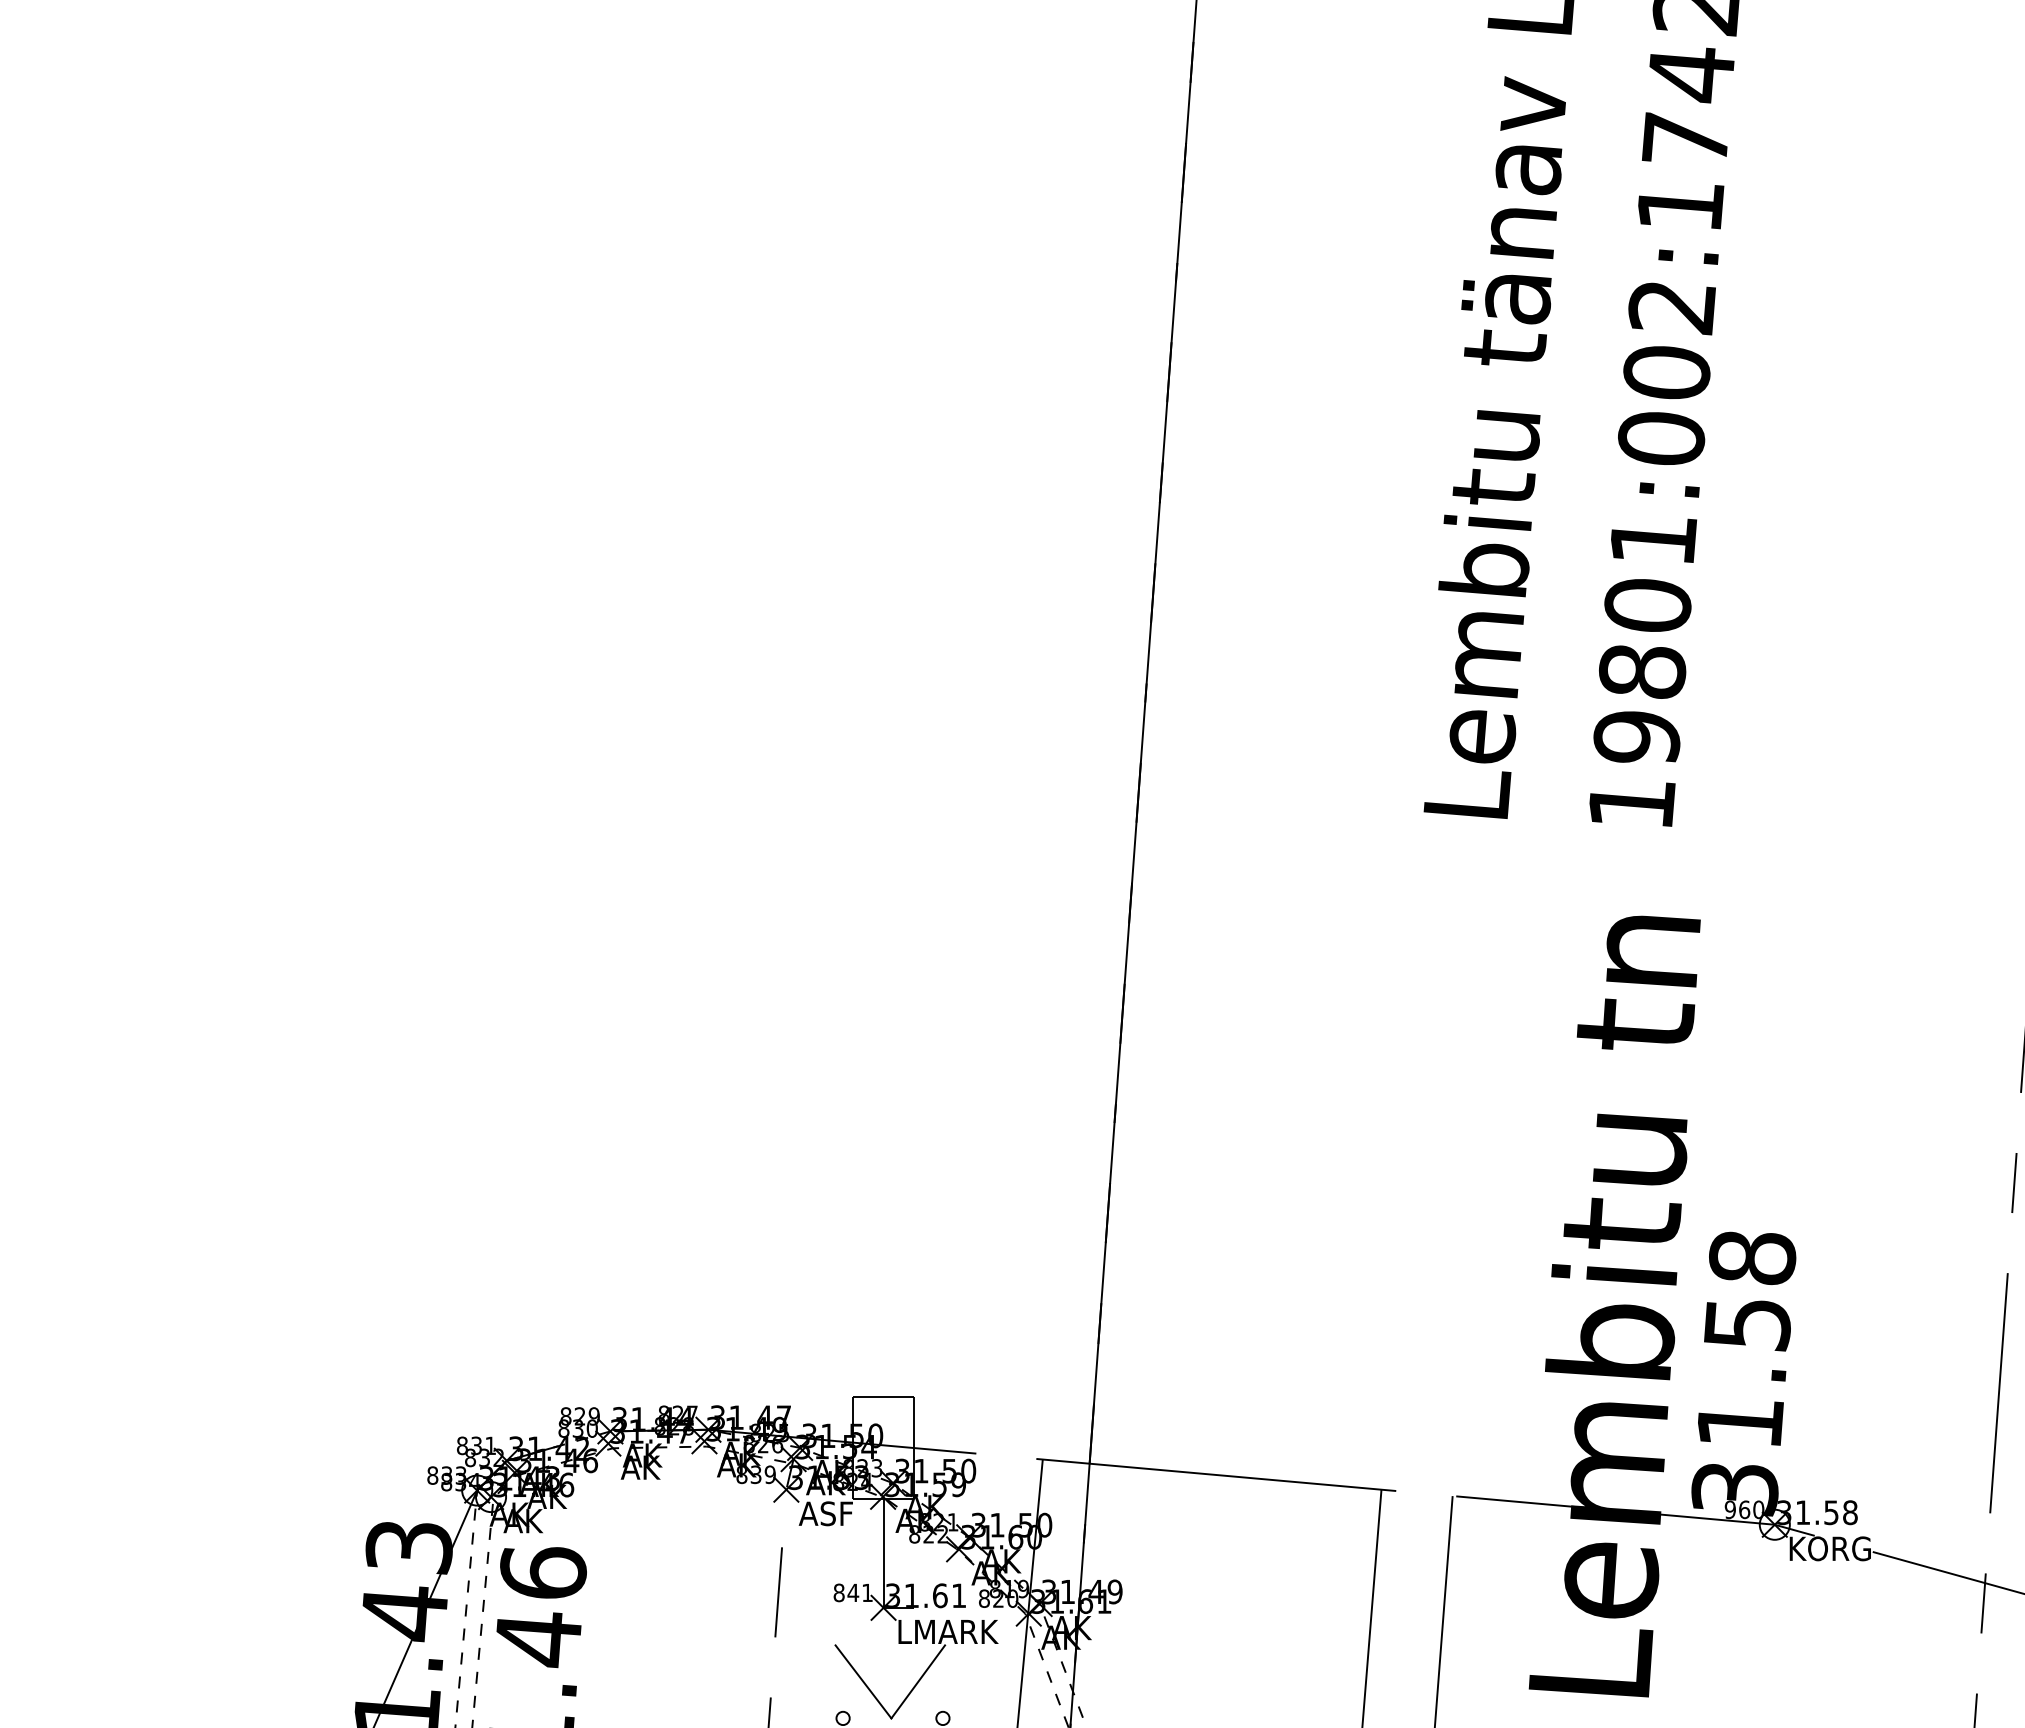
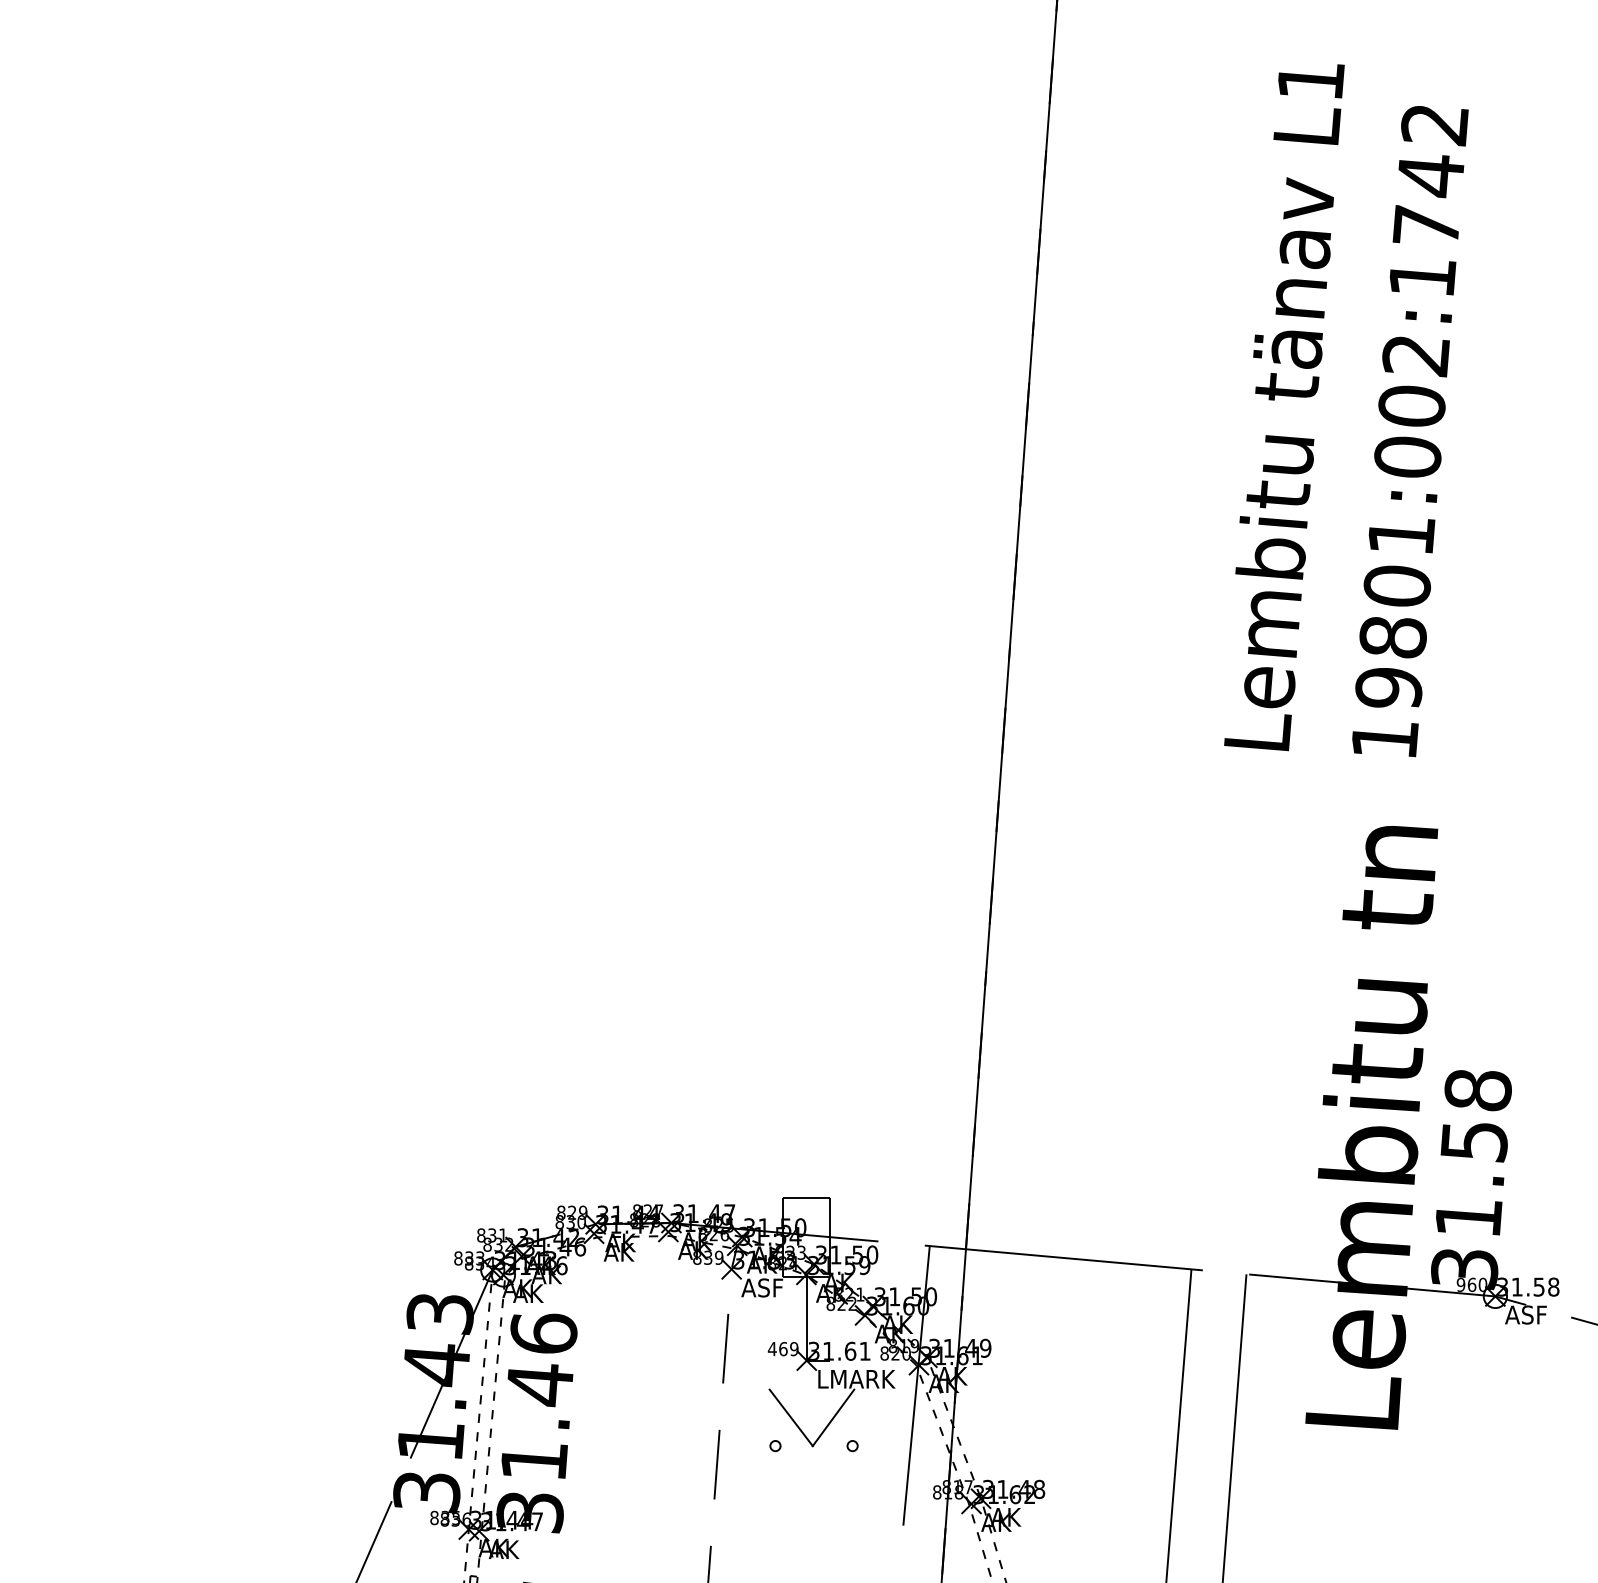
text: (1829, 1548) -> (1537, 1314), KORG -> ASF
text: (852, 1592) -> (782, 1348), 841 -> 469

